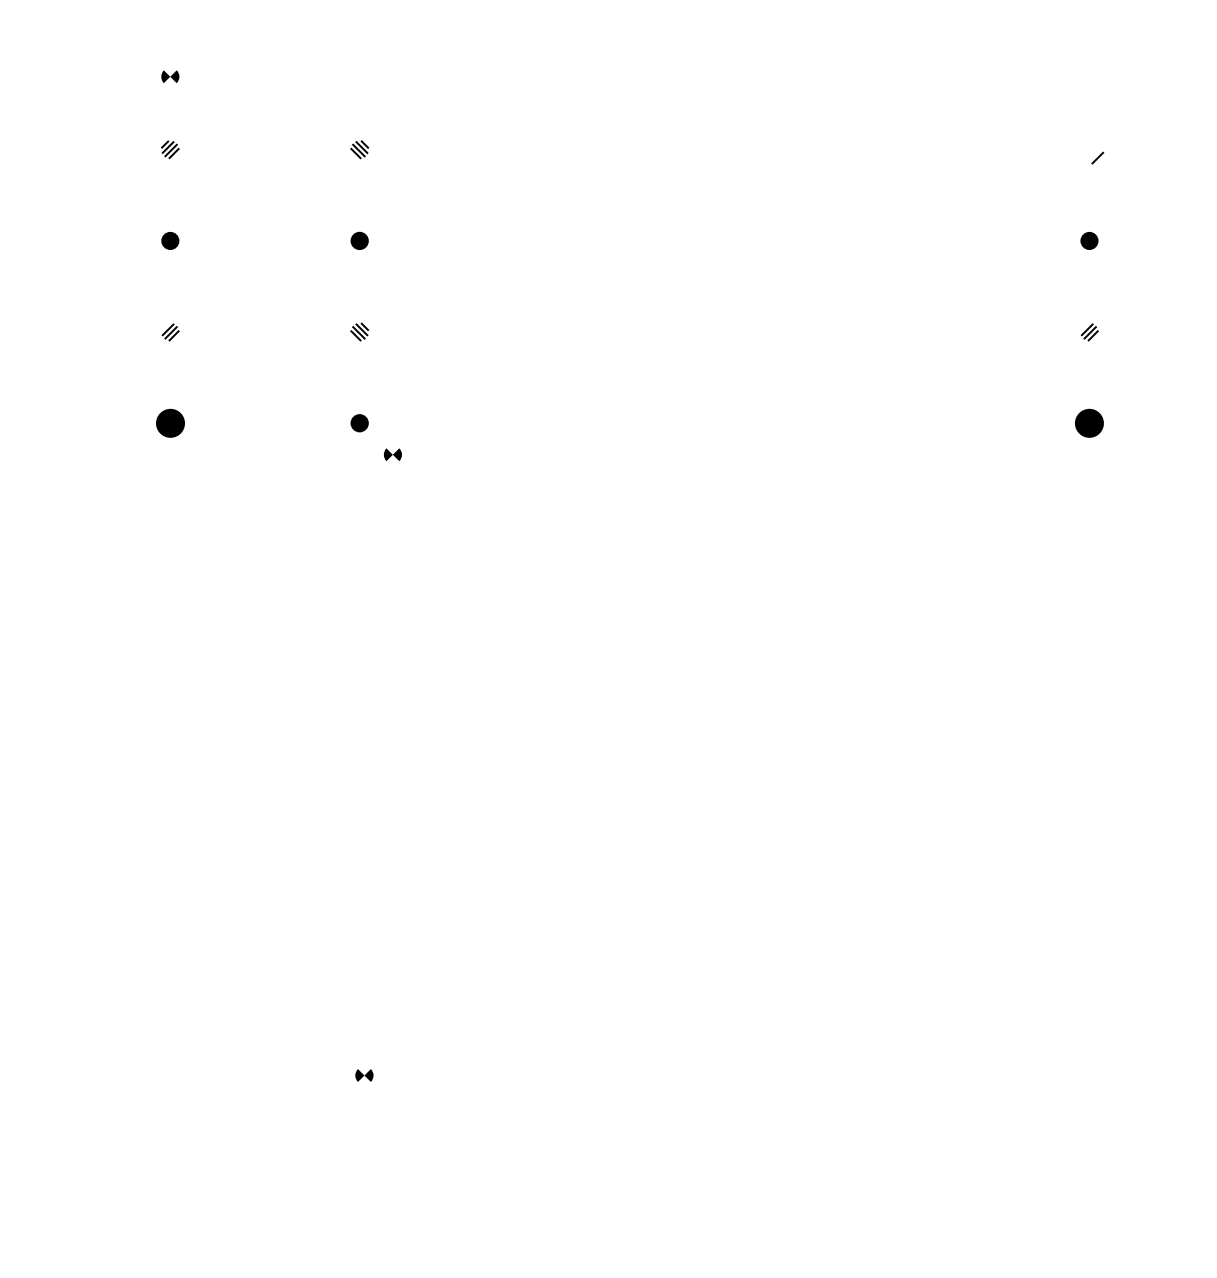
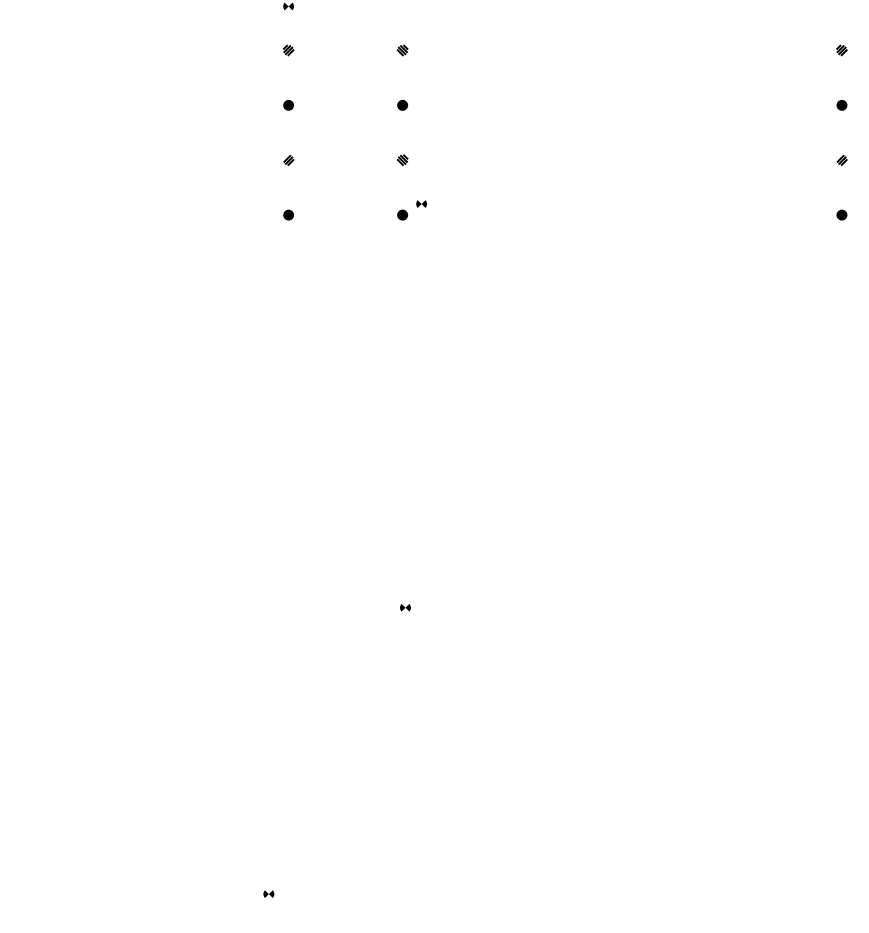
part: (1088, 149) -> (841, 50), size x0.62
part: (170, 422) -> (288, 214), size x0.62
part: (1088, 422) -> (841, 214), size x0.62
part: (392, 453) -> (421, 203), moved

